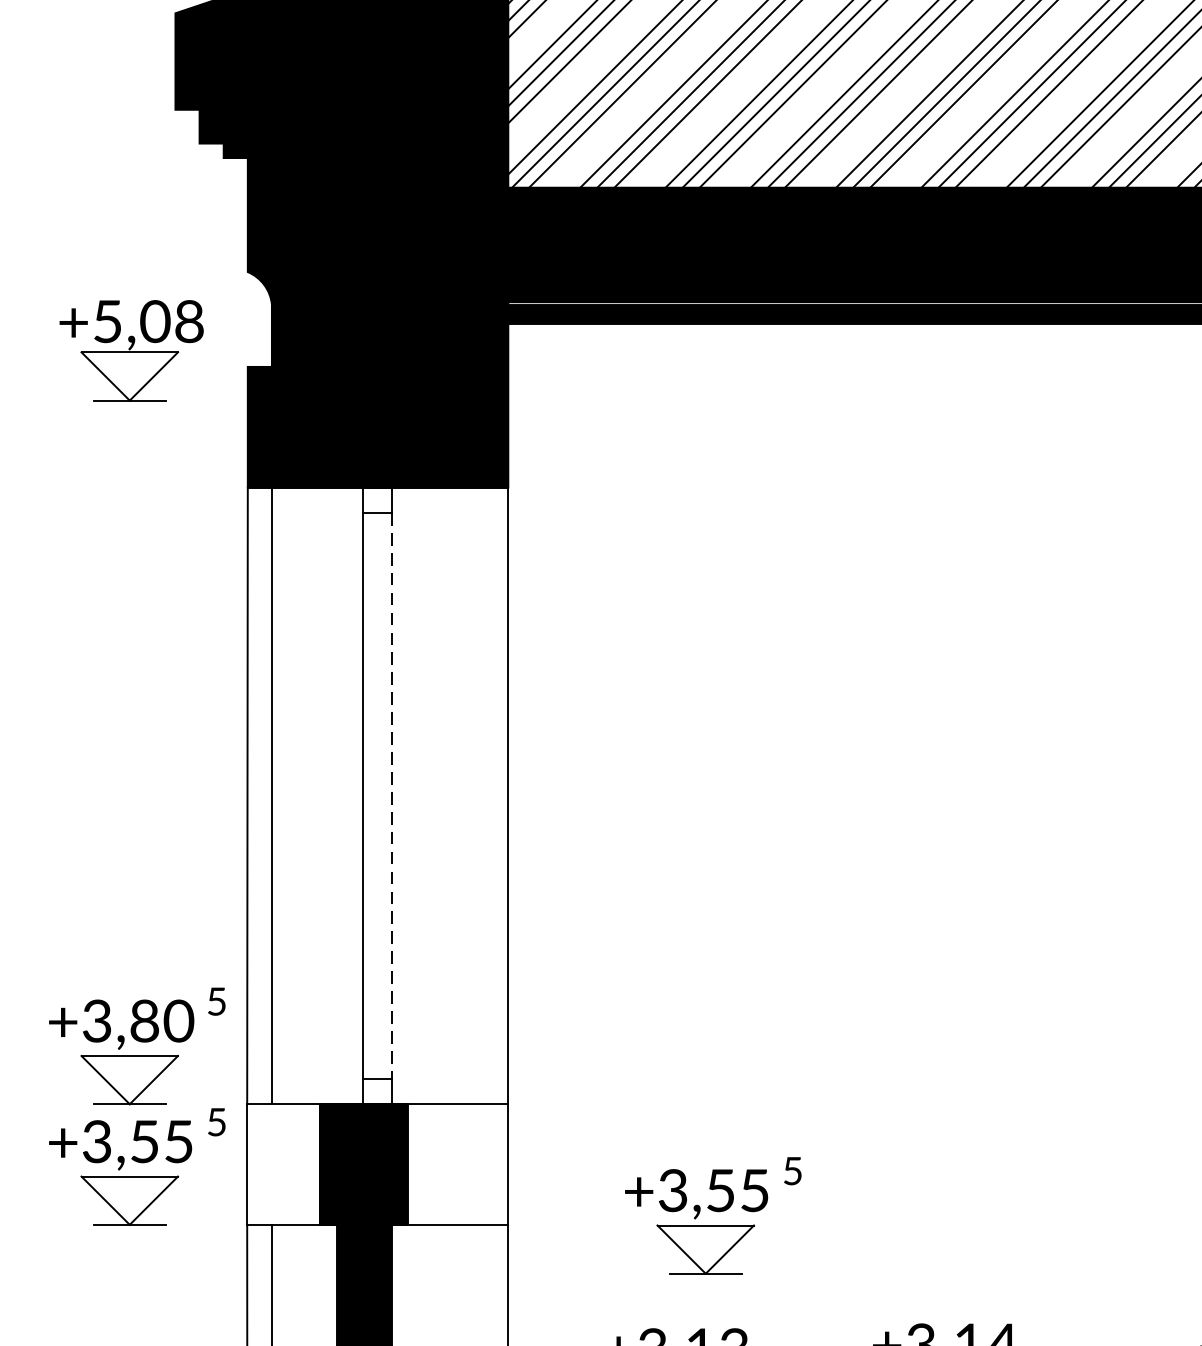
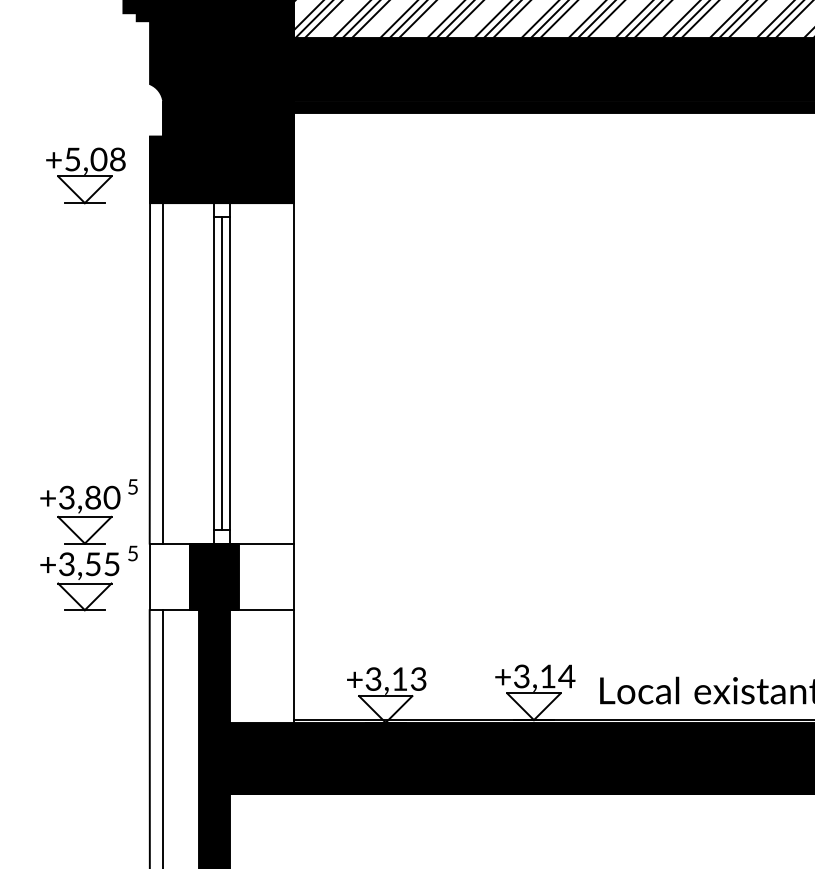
part: (130, 350) -> (85, 175), moved
line: (377, 796) -> (221, 373), added
line: (391, 796) -> (229, 373), dashed -> solid
part: (712, 1216) -> (406, 605), removed

